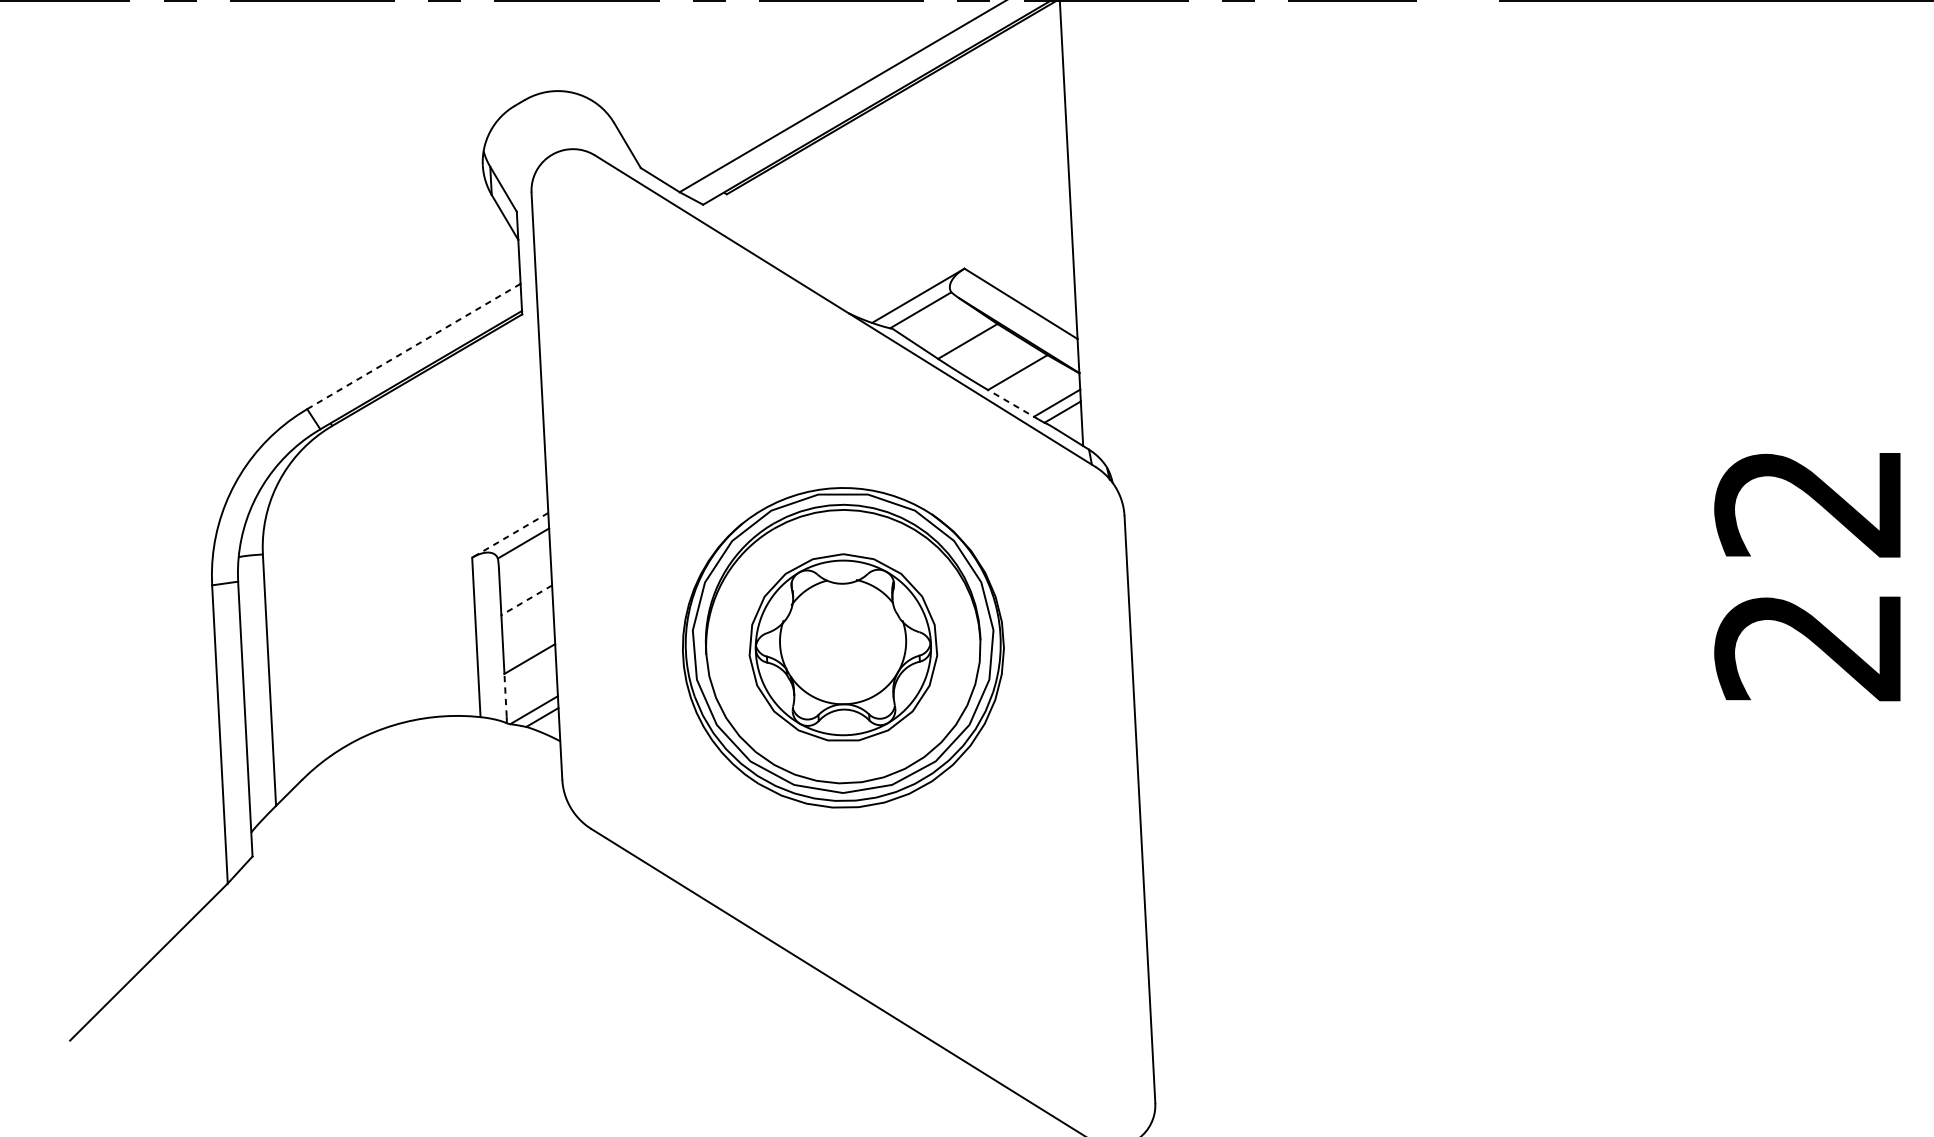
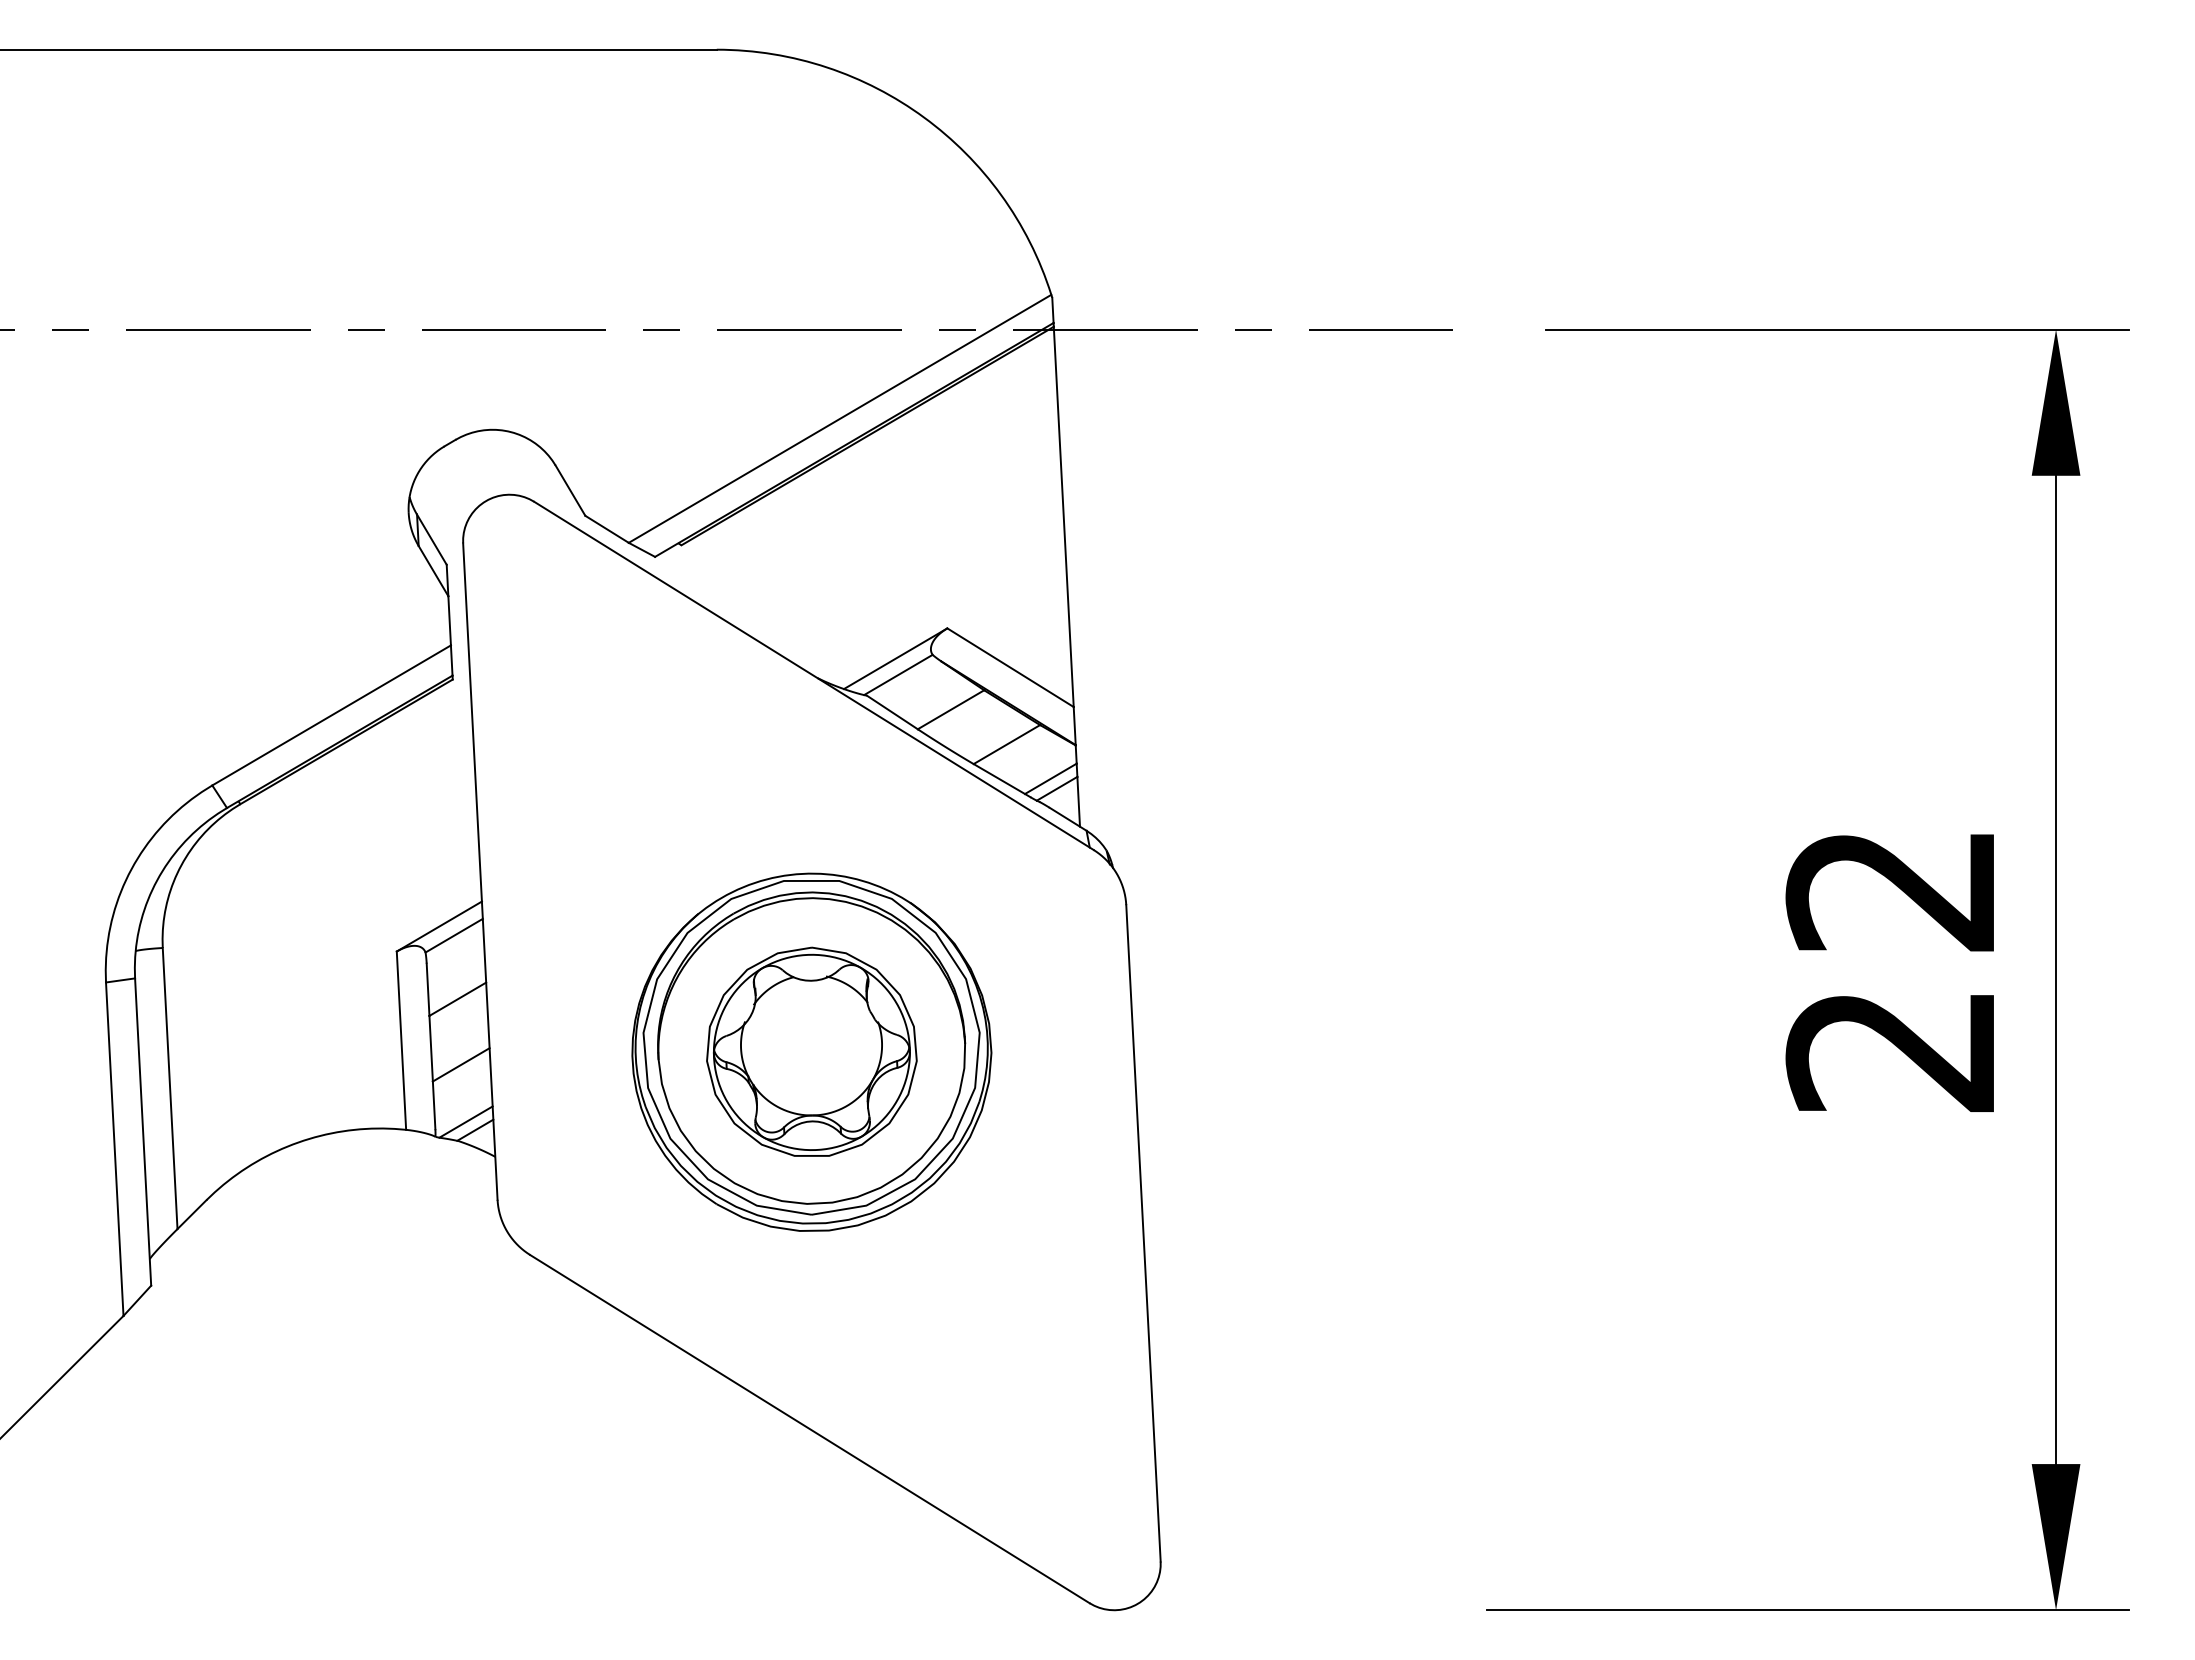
line: (413, 346) -> (331, 715), dashed -> solid
line: (1013, 404) -> (1002, 780), dashed -> solid
line: (509, 535) -> (438, 926), dashed -> solid
line: (526, 600) -> (457, 999), dashed -> solid
line: (505, 695) -> (434, 1105), dashed -> solid

